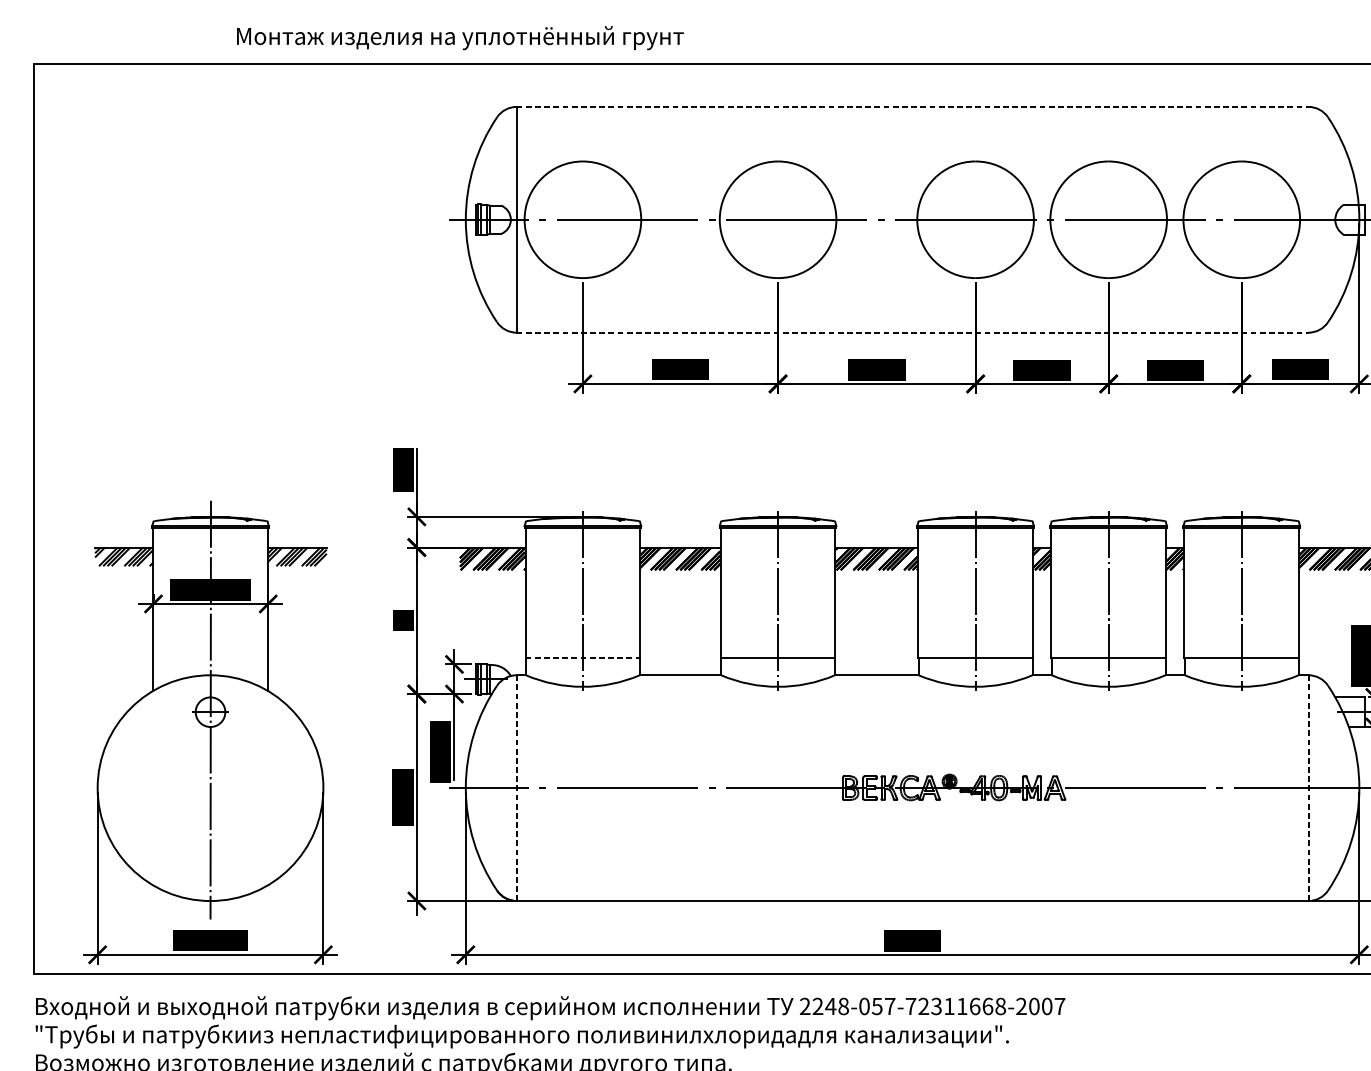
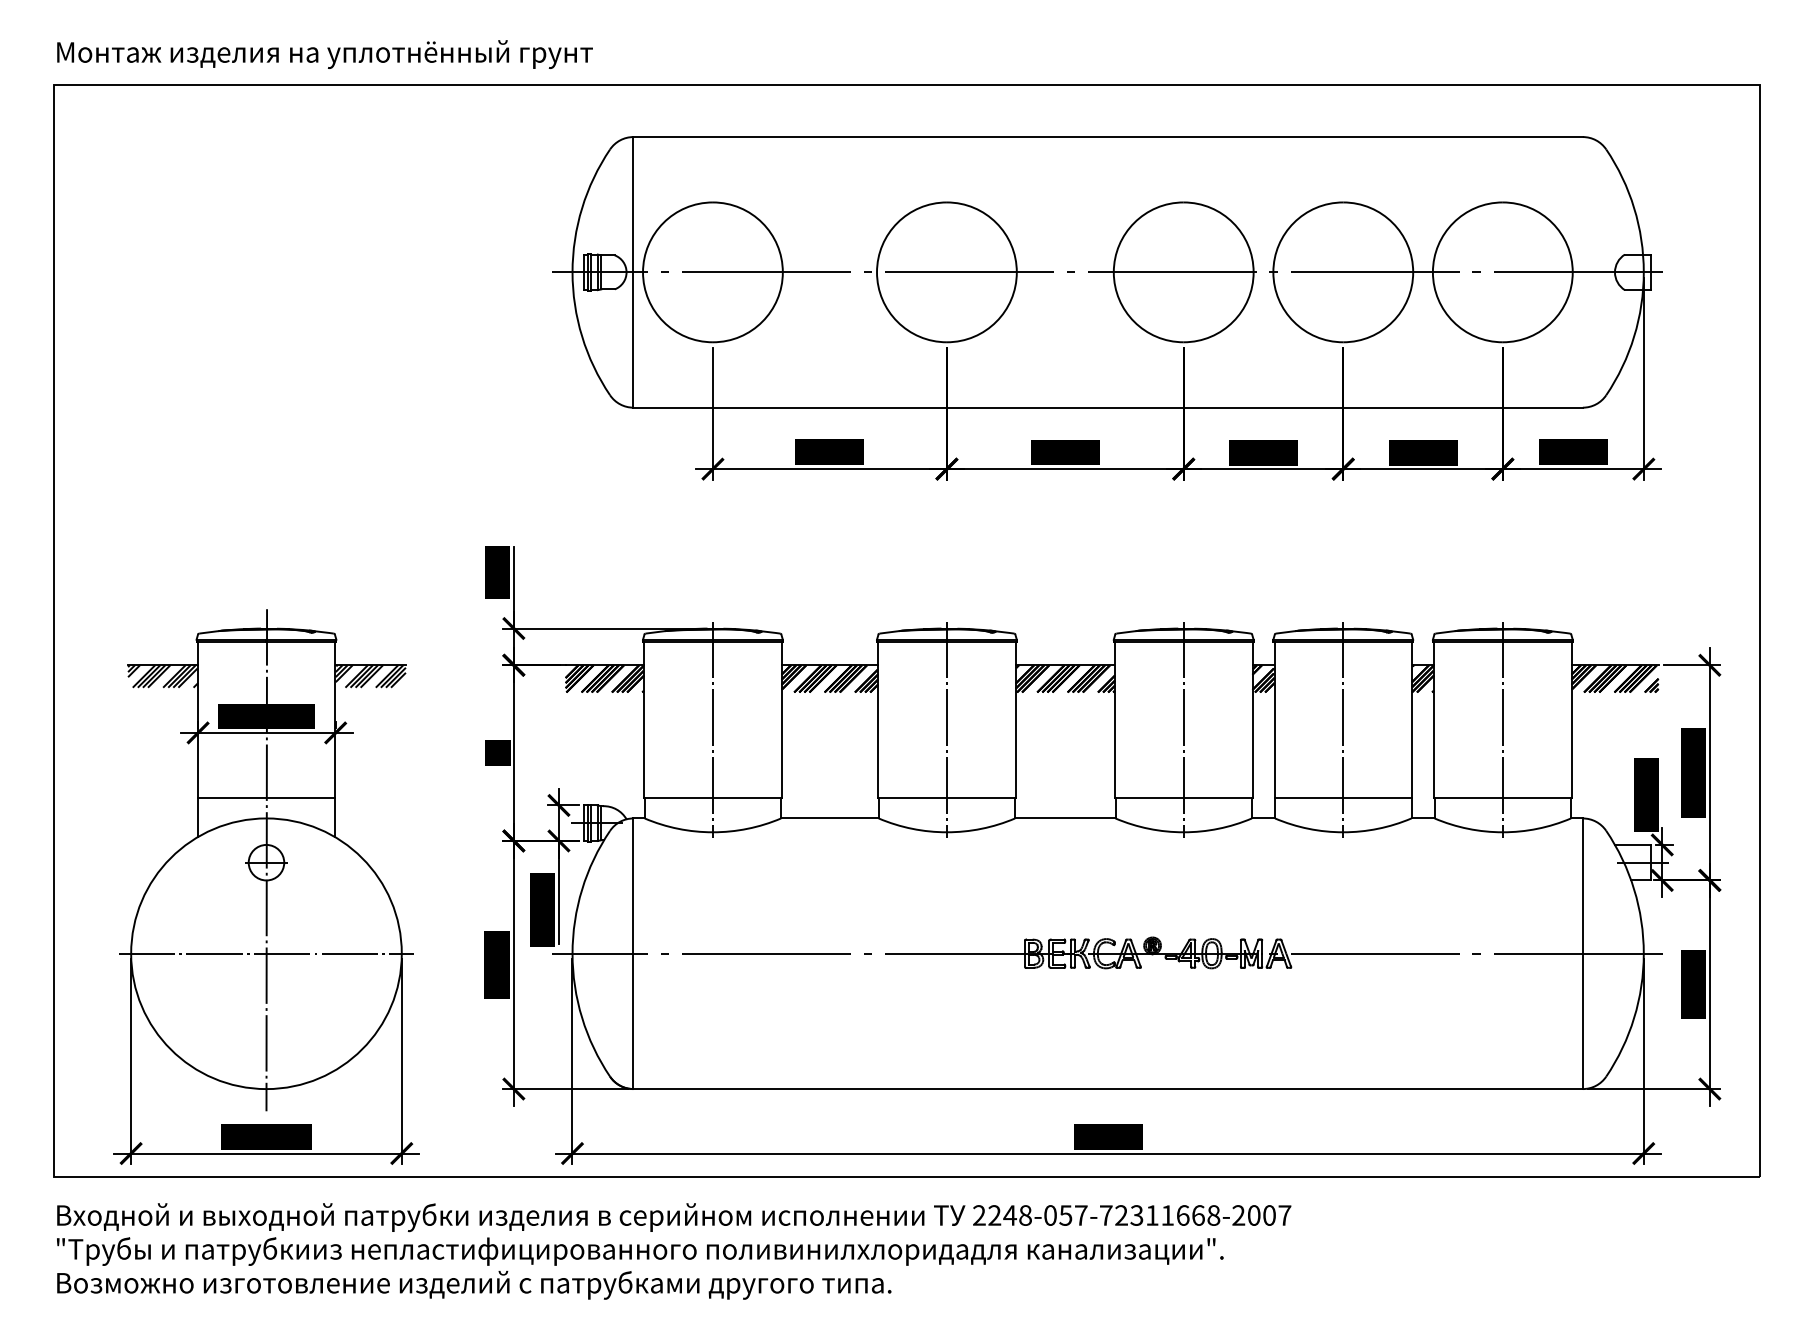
text: (459, 38) -> (324, 54), moved
line: (912, 107) -> (1108, 137), dashed -> solid
line: (912, 332) -> (1108, 407), dashed -> solid
line: (210, 657) -> (266, 797), added
line: (582, 657) -> (712, 797), dashed -> solid
line: (210, 787) -> (266, 953), added
line: (516, 788) -> (633, 954), dashed -> solid
line: (1308, 788) -> (1582, 954), dashed -> solid

